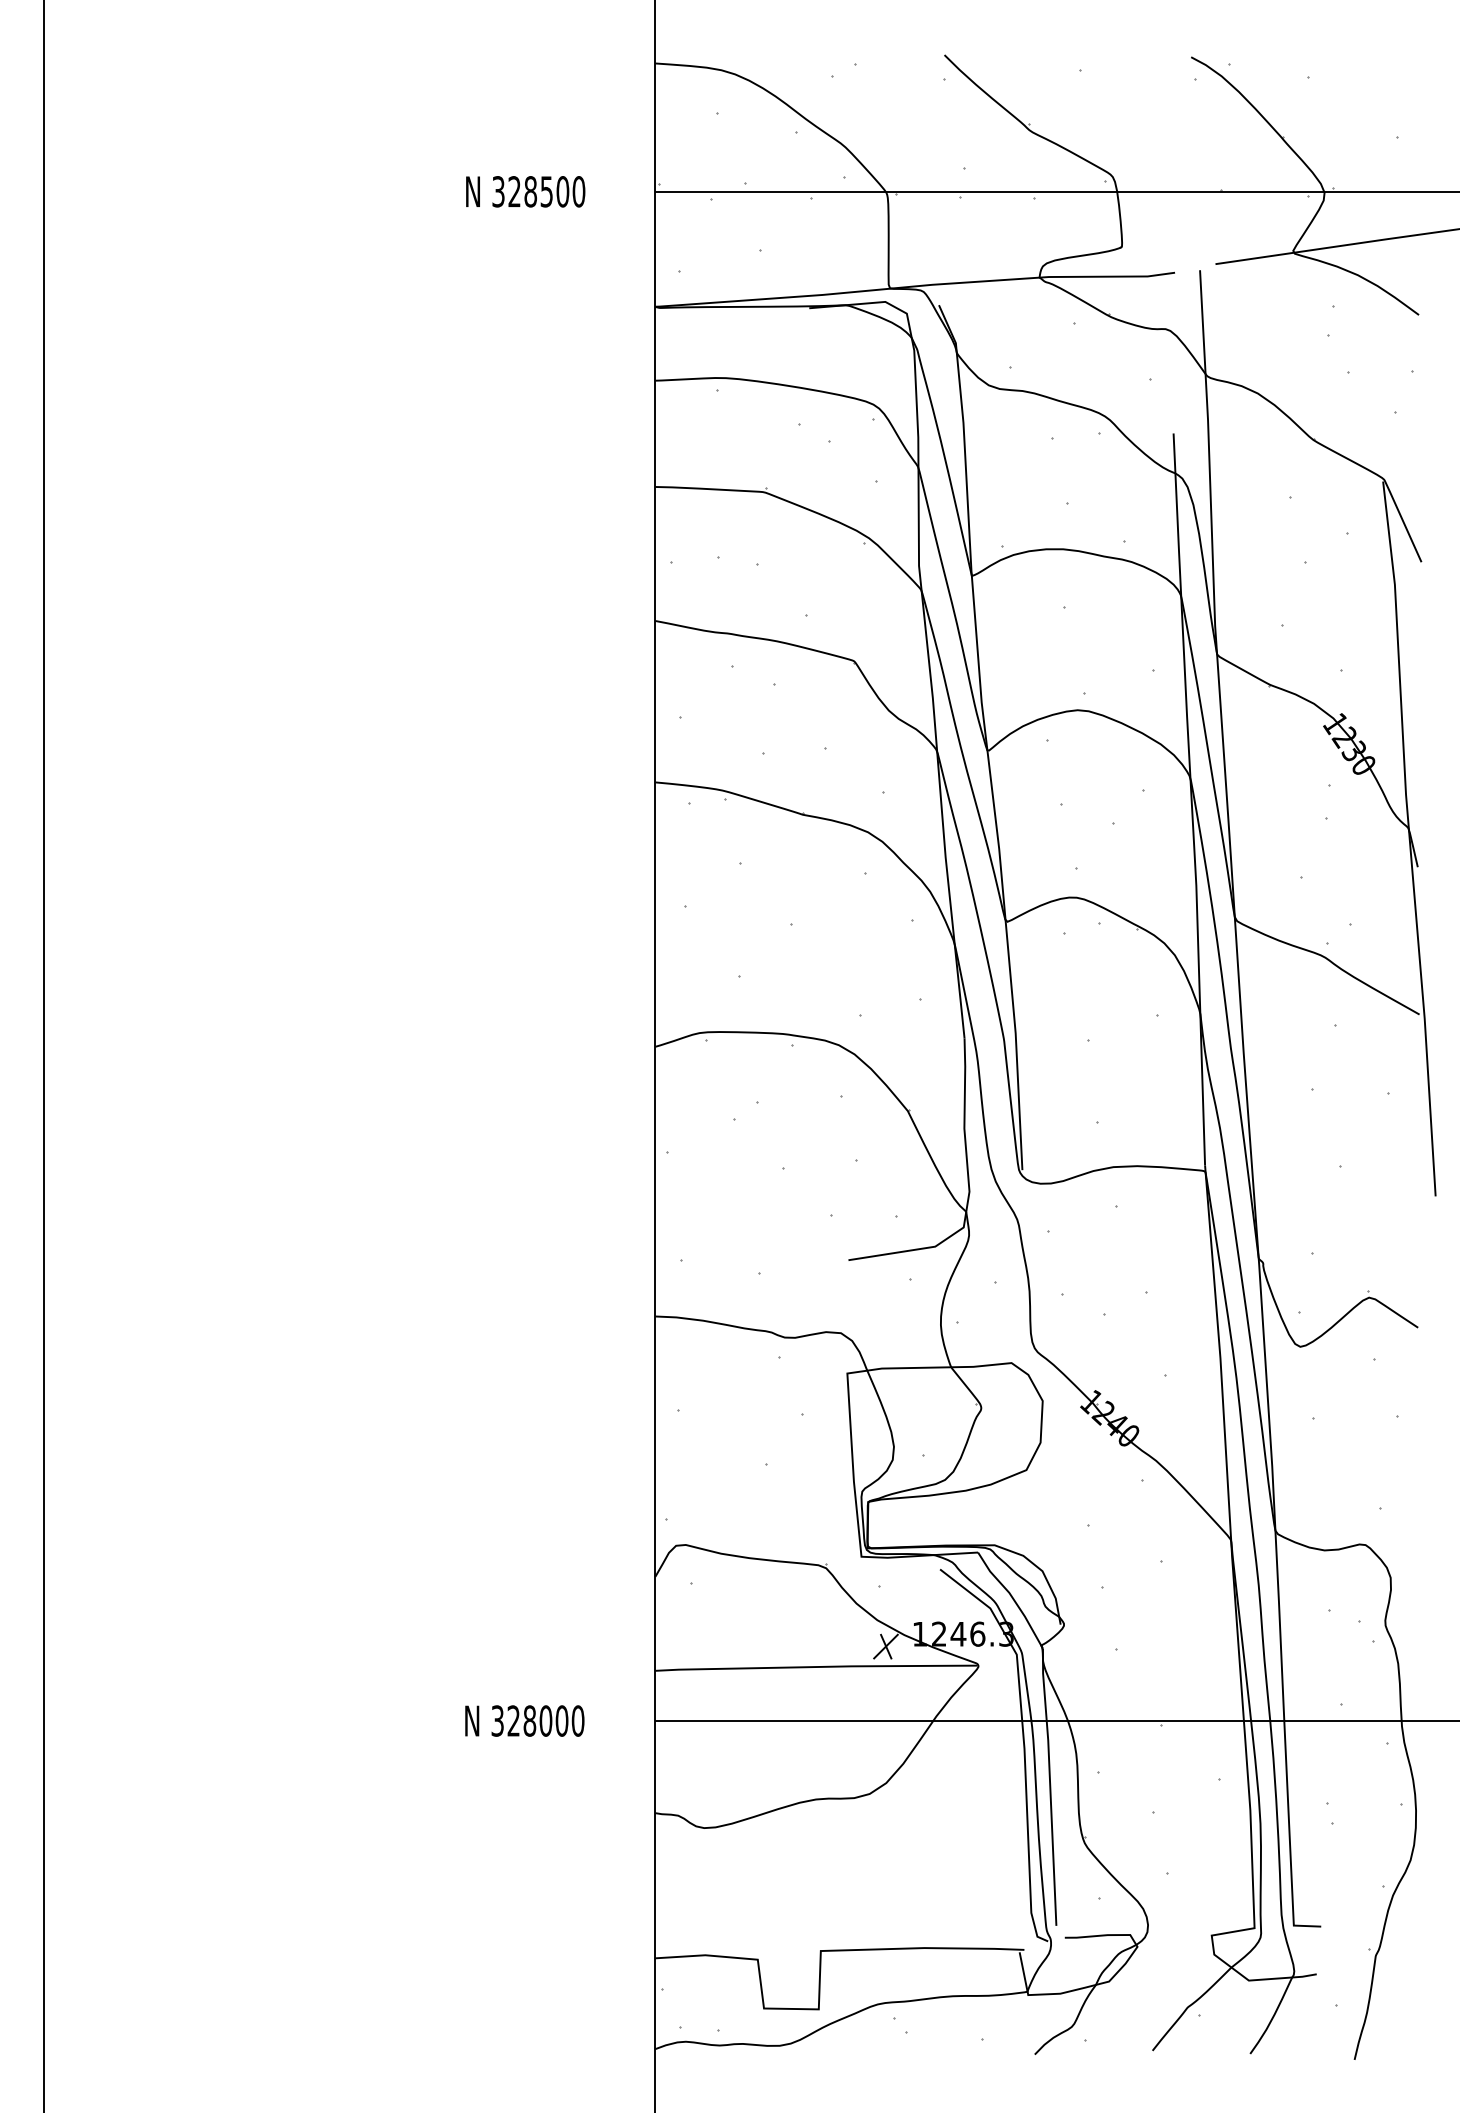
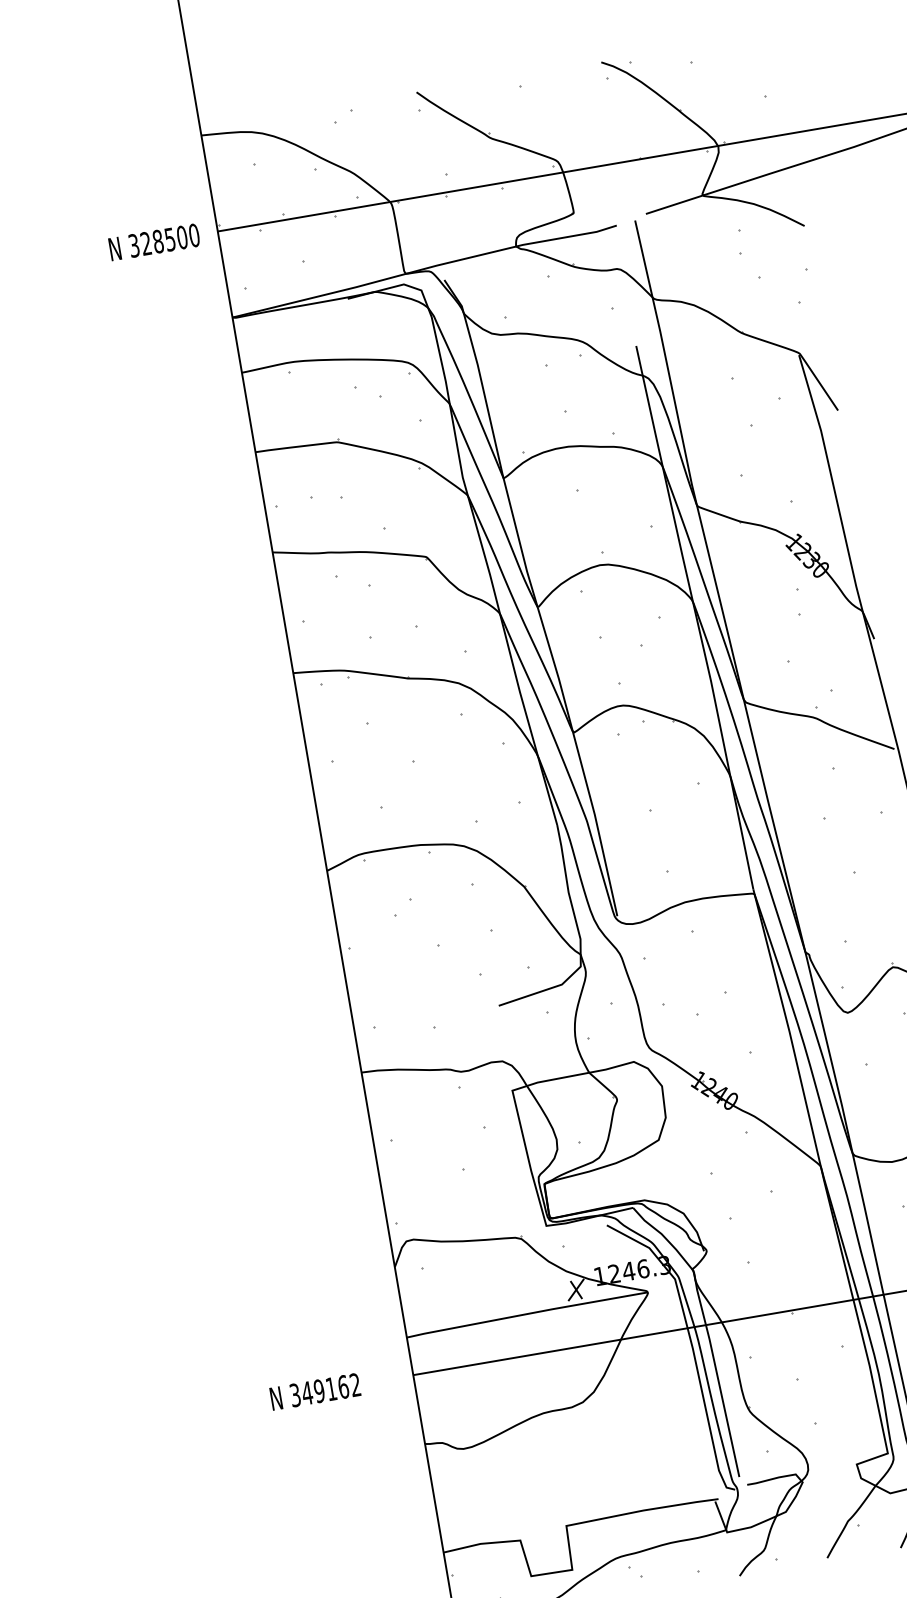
text: (525, 191) -> (154, 242), moved
text: (545, 1720) -> (331, 1388), 328000 -> 349162

